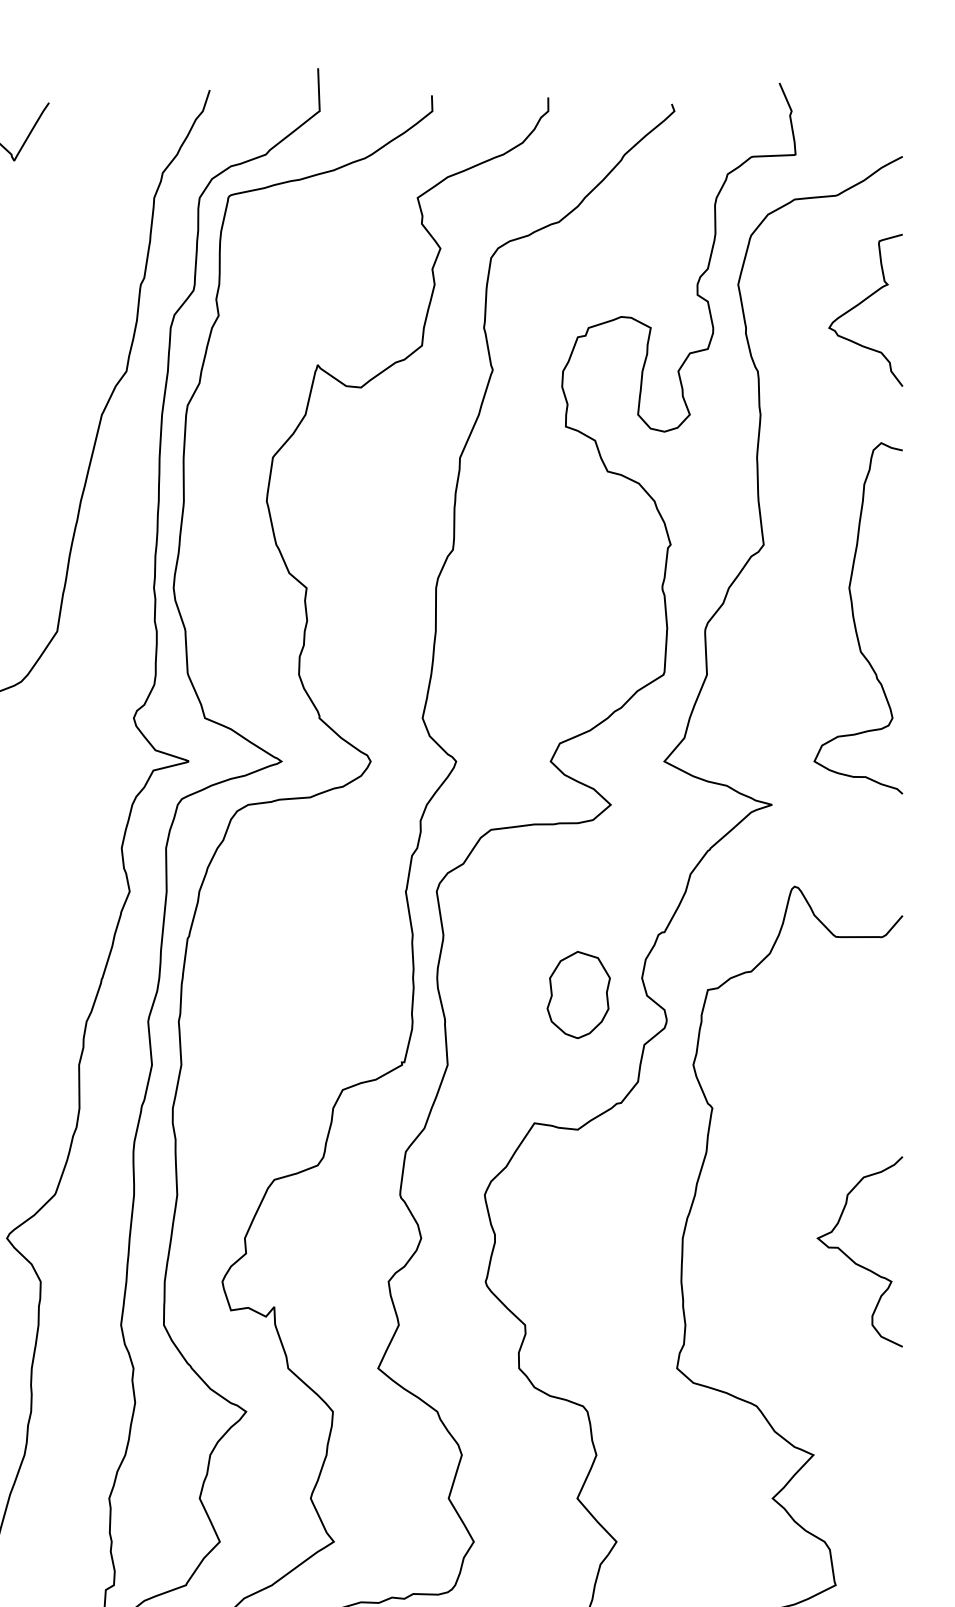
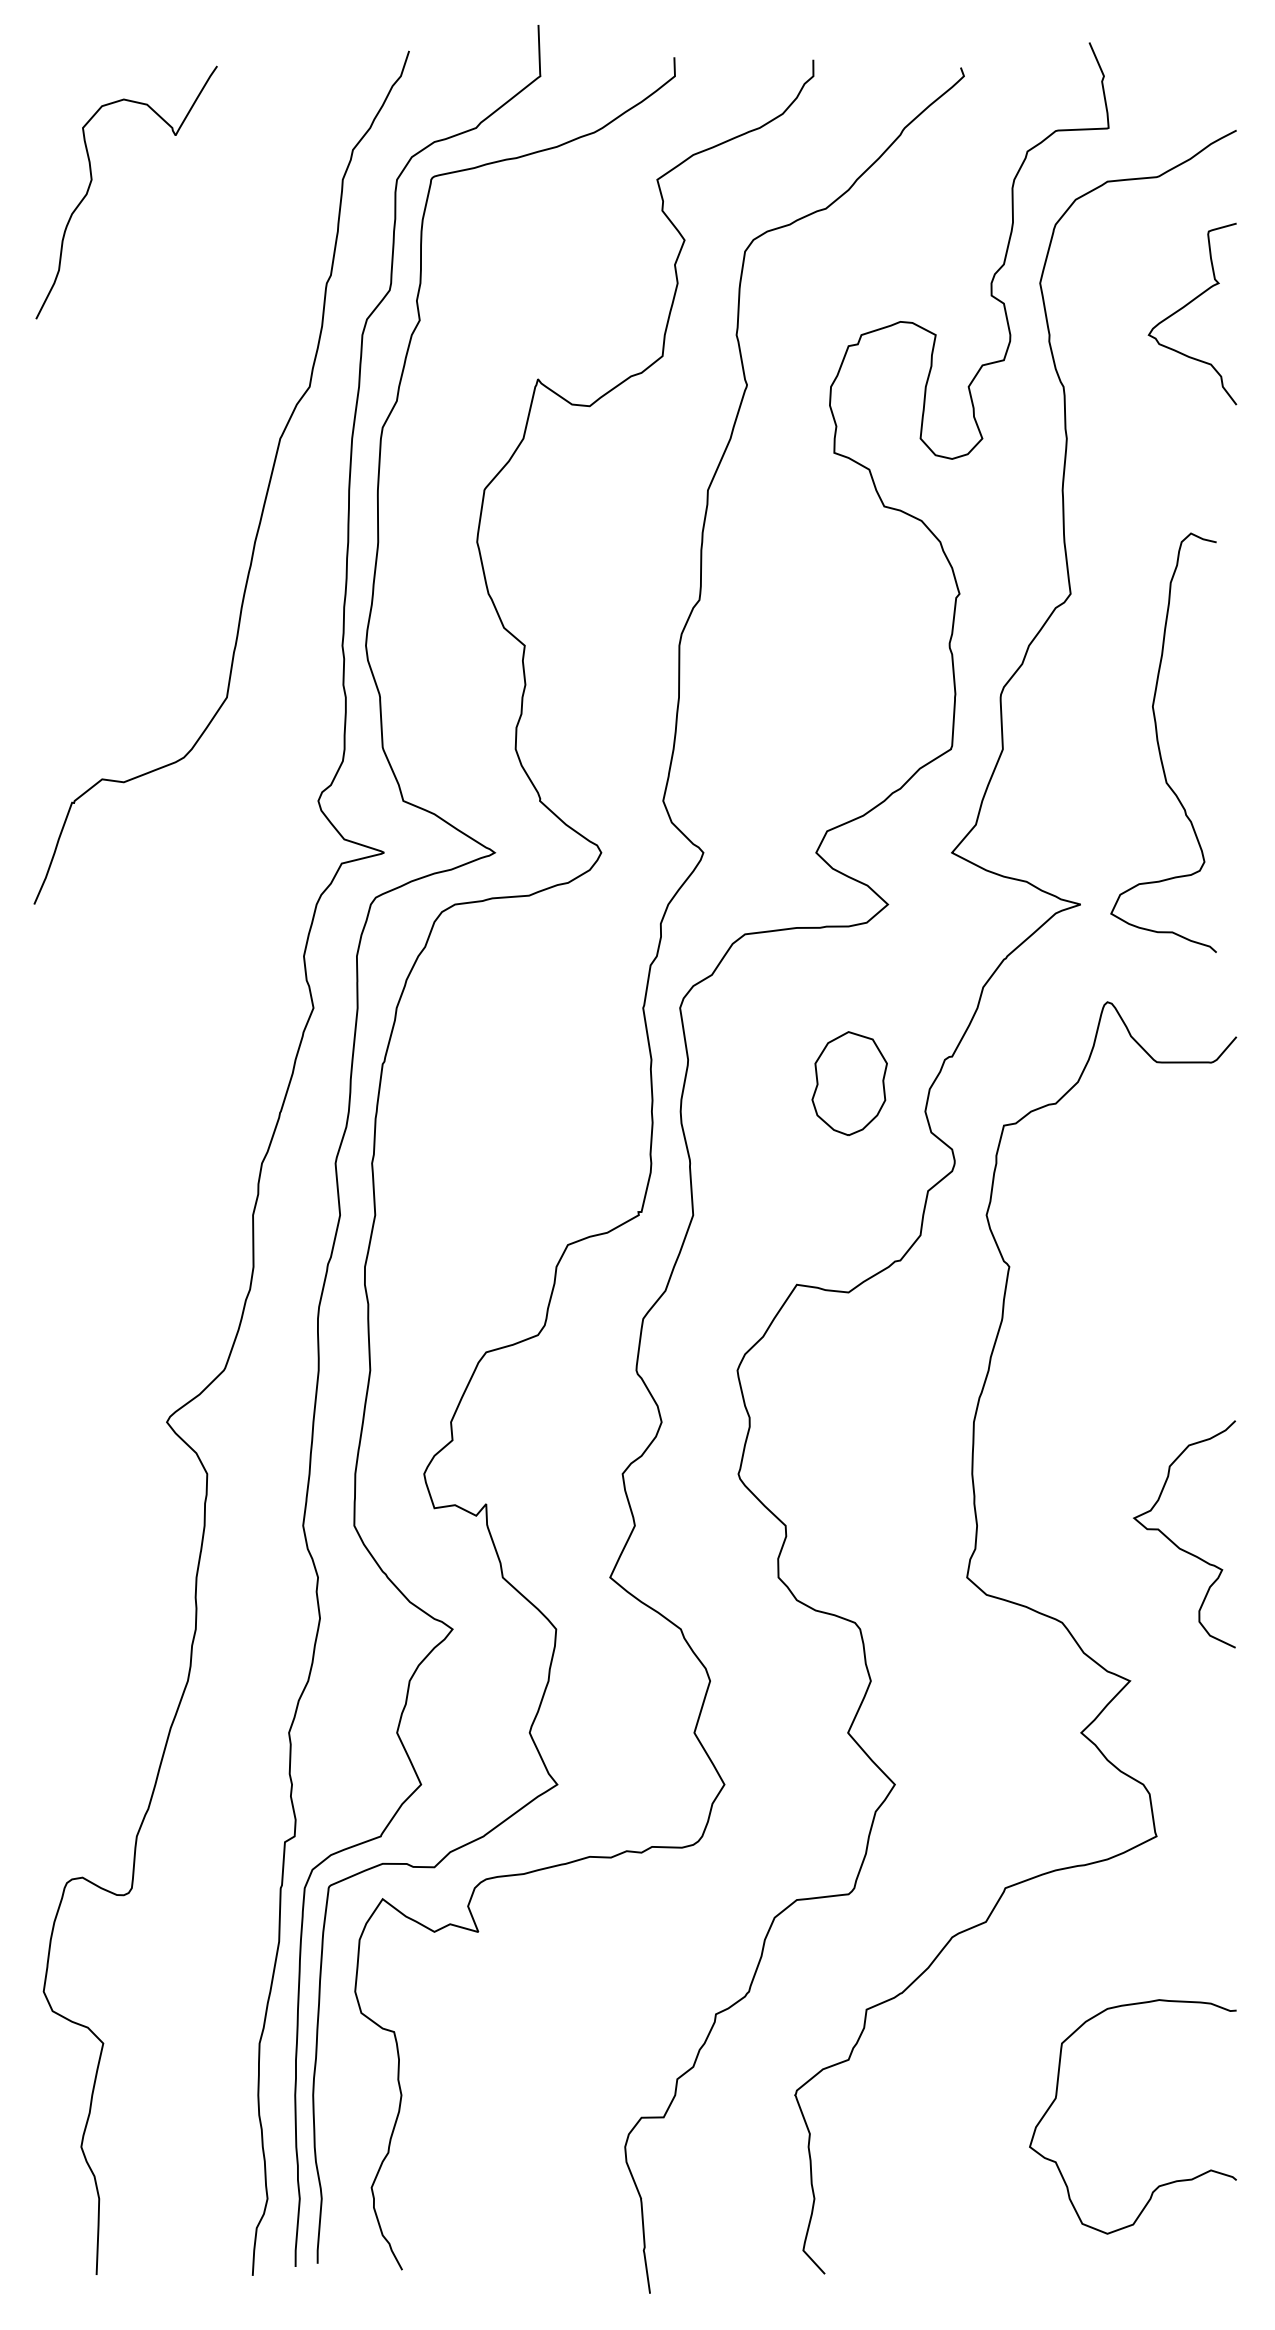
curve: (854, 619) -> (1159, 744), moved
part: (578, 994) -> (849, 1083), moved
curve: (852, 1259) -> (1175, 1543), moved

